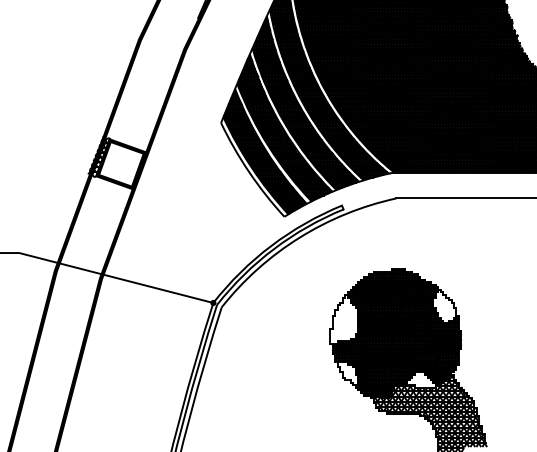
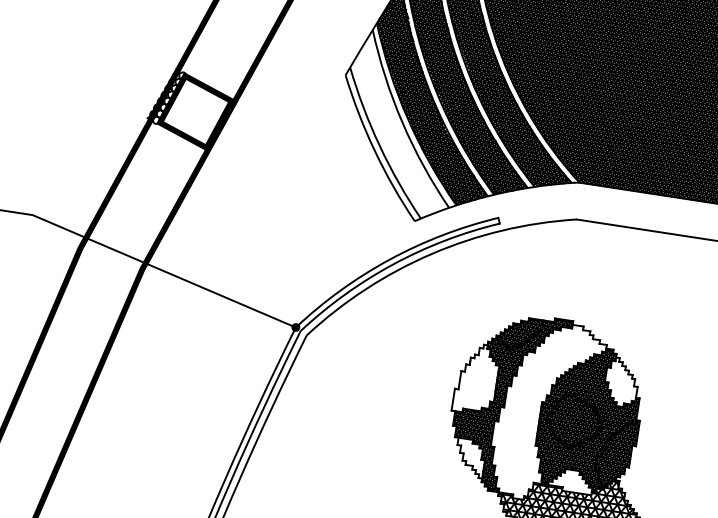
hatch: (264, 151) -> (400, 124), removed
hatch: (395, 334) -> (546, 411), removed

